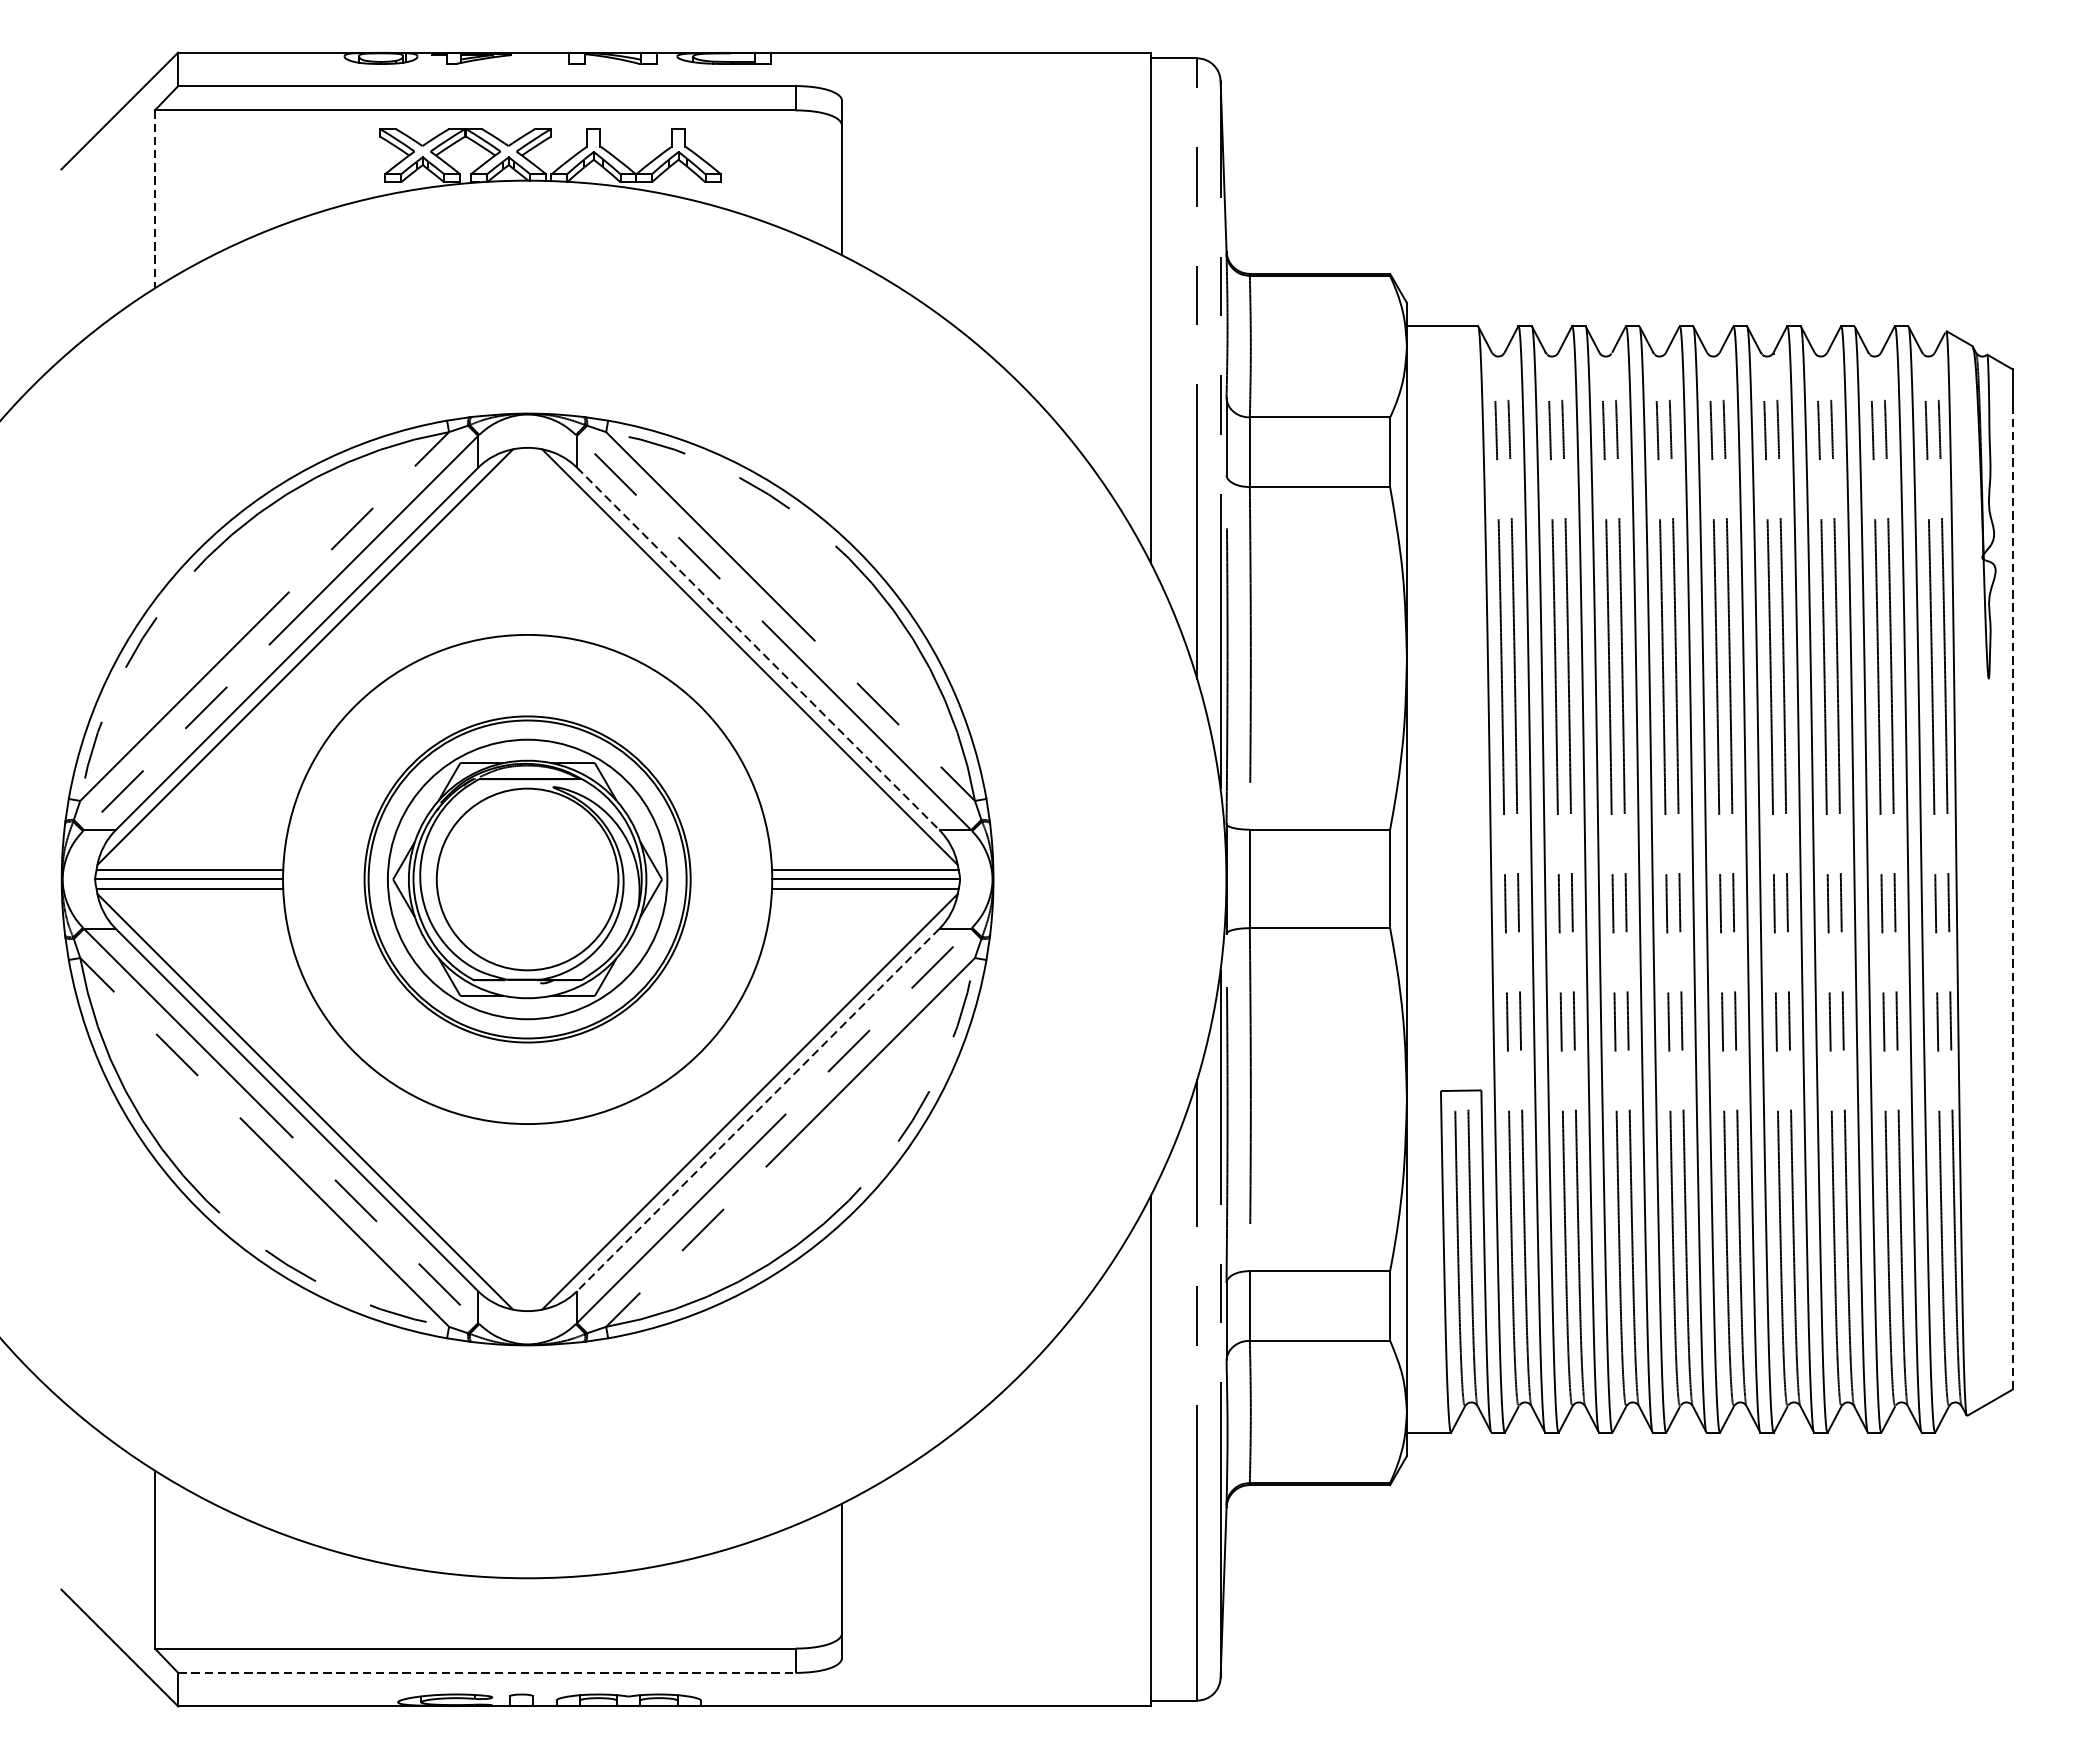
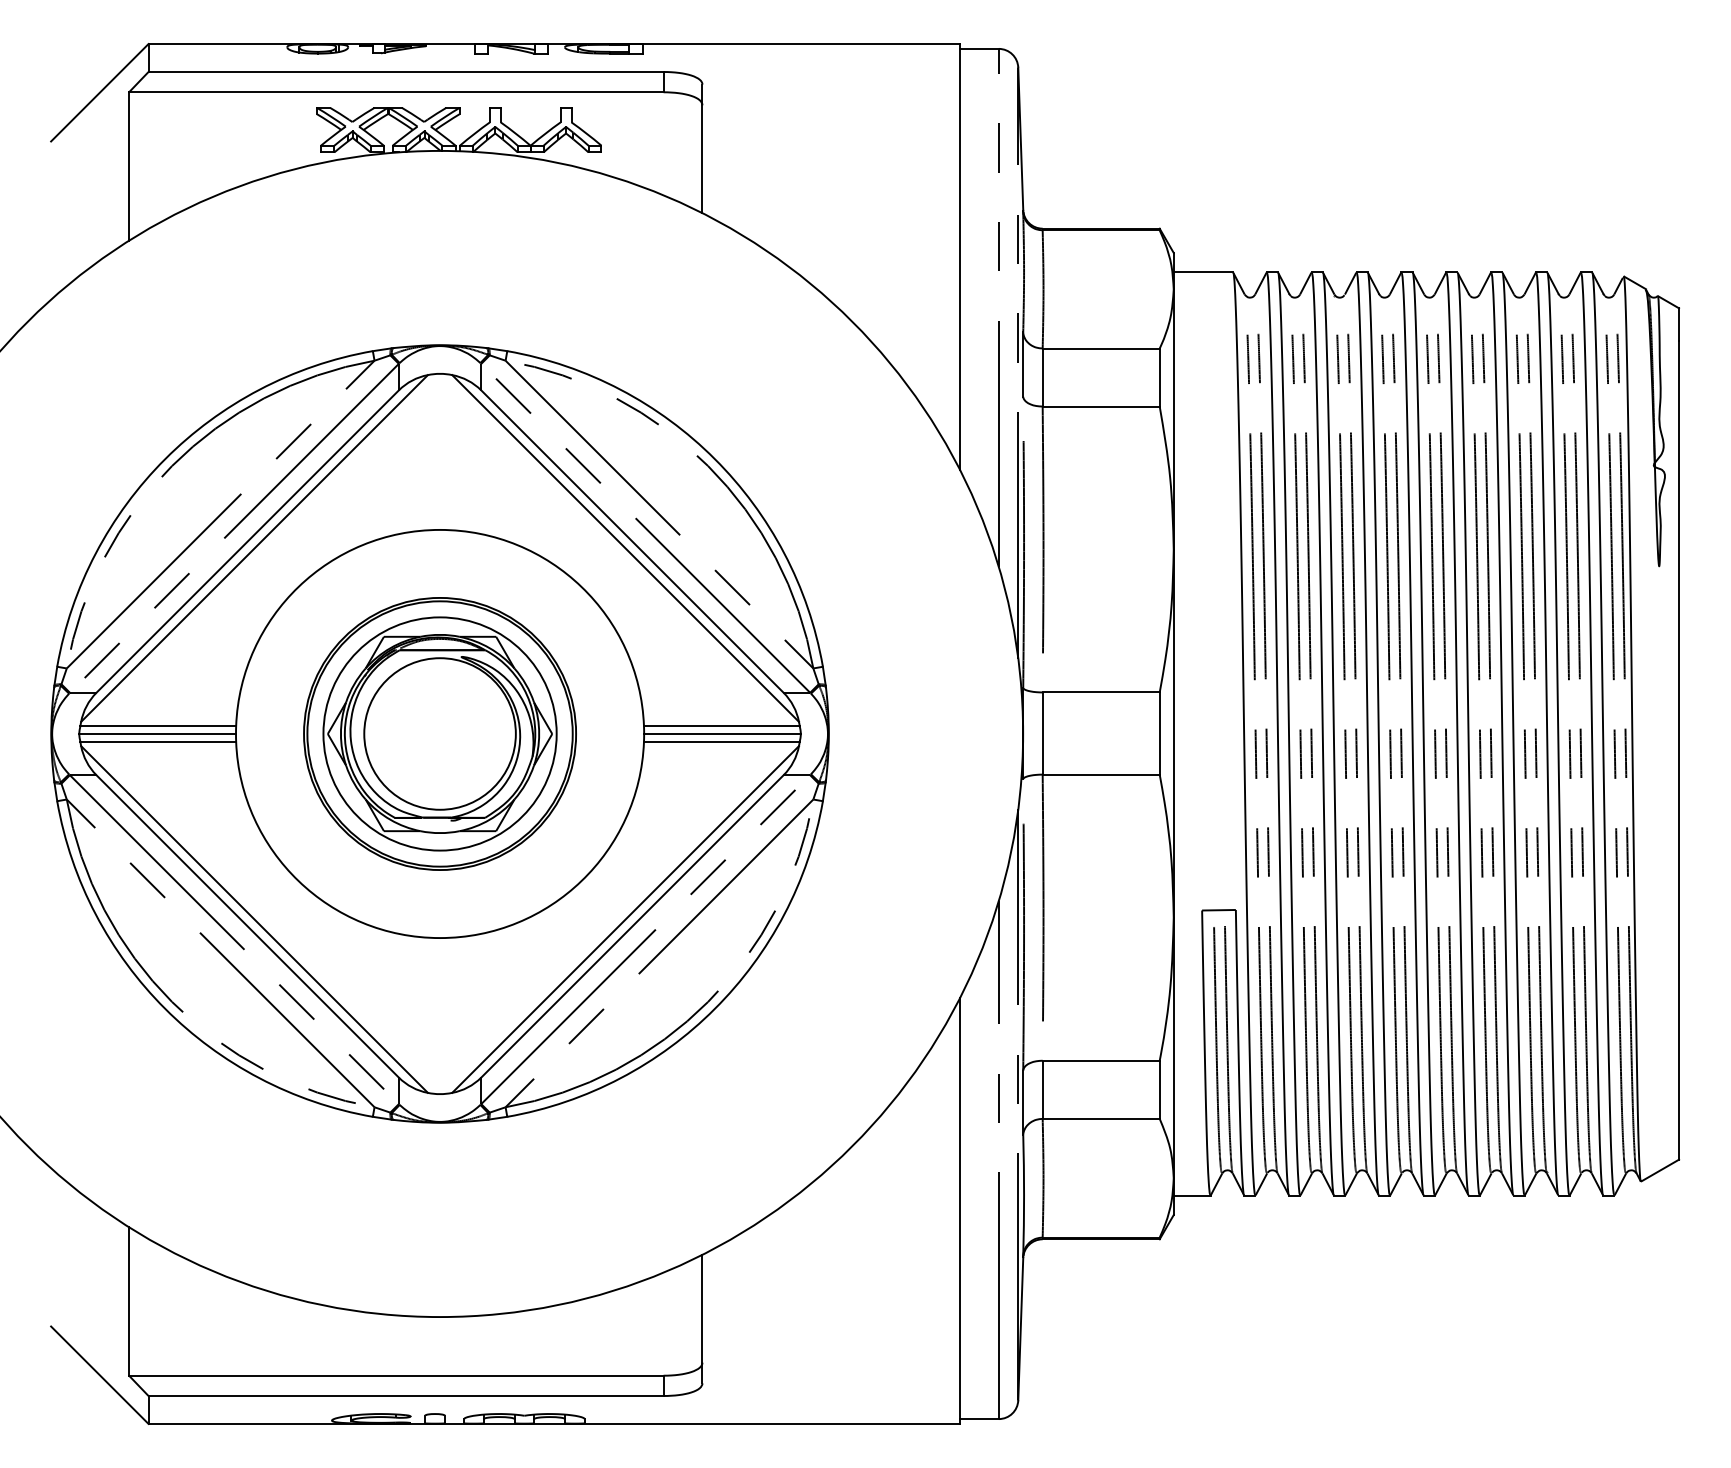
line: (155, 200) -> (129, 167), dashed -> solid
line: (758, 648) -> (632, 541), dashed -> solid
line: (2013, 899) -> (1679, 750), dashed -> solid
line: (758, 1110) -> (632, 926), dashed -> solid
line: (487, 1673) -> (406, 1396), dashed -> solid

